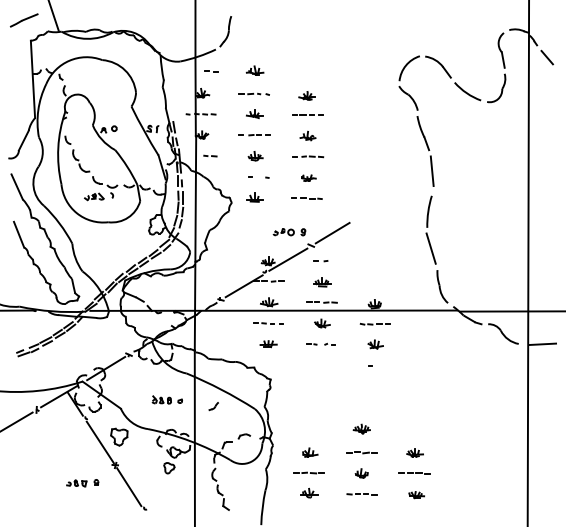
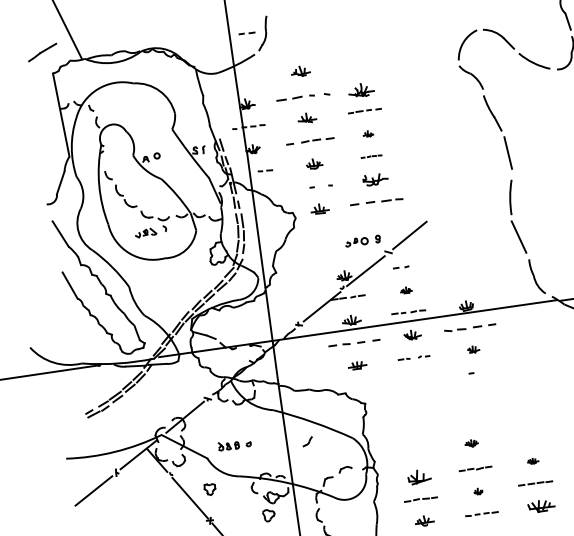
line: (209, 71) -> (244, 33), moved
part: (253, 93) -> (302, 96), size x1.6
part: (306, 95) -> (360, 90), size x1.4
part: (254, 135) -> (310, 141), size x1.4
part: (307, 135) -> (367, 133), size x0.6
part: (308, 156) -> (371, 156), size x0.6
part: (308, 177) -> (375, 178), size x1.6
part: (306, 198) -> (376, 201), size x1.6
part: (322, 282) -> (406, 290), size x0.6
part: (268, 323) -> (354, 343), size x1.6
part: (374, 323) -> (469, 326), size x1.6
part: (375, 344) -> (473, 349), size x0.7
part: (166, 399) -> (233, 444), moved
part: (361, 428) -> (471, 442), size x0.7
part: (119, 436) -> (210, 488), size x0.6
part: (310, 452) -> (419, 476), size x1.4
part: (414, 452) -> (532, 460), size x0.6
part: (361, 473) -> (478, 491), size x0.6
part: (416, 495) -> (541, 506), size x1.6

